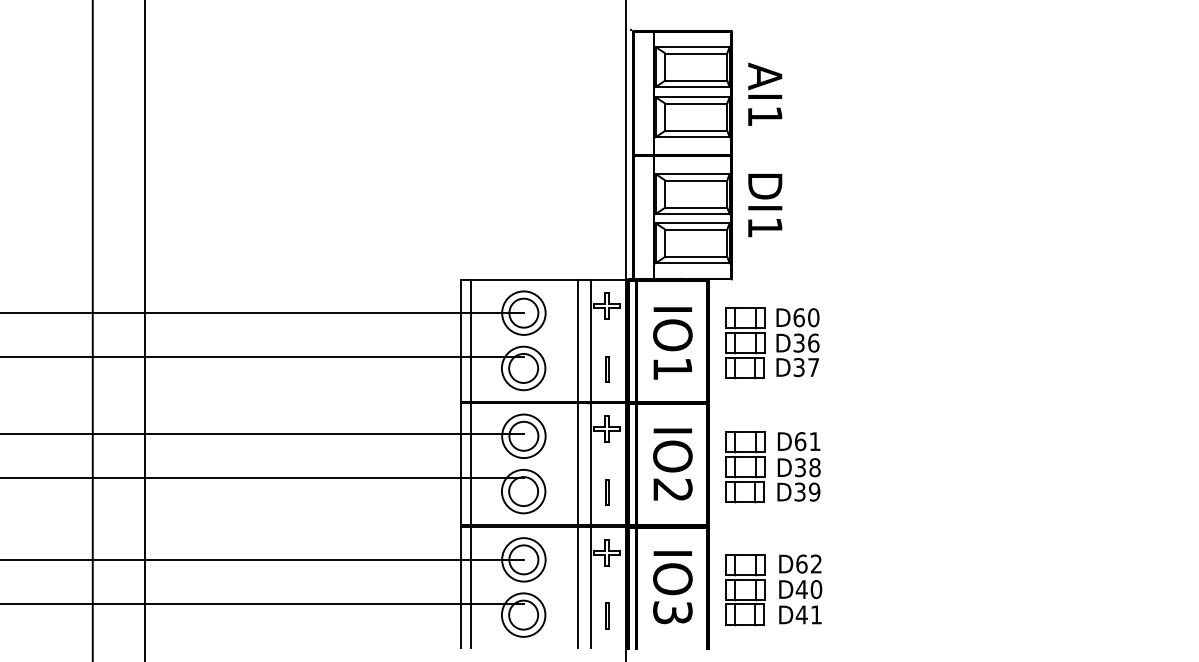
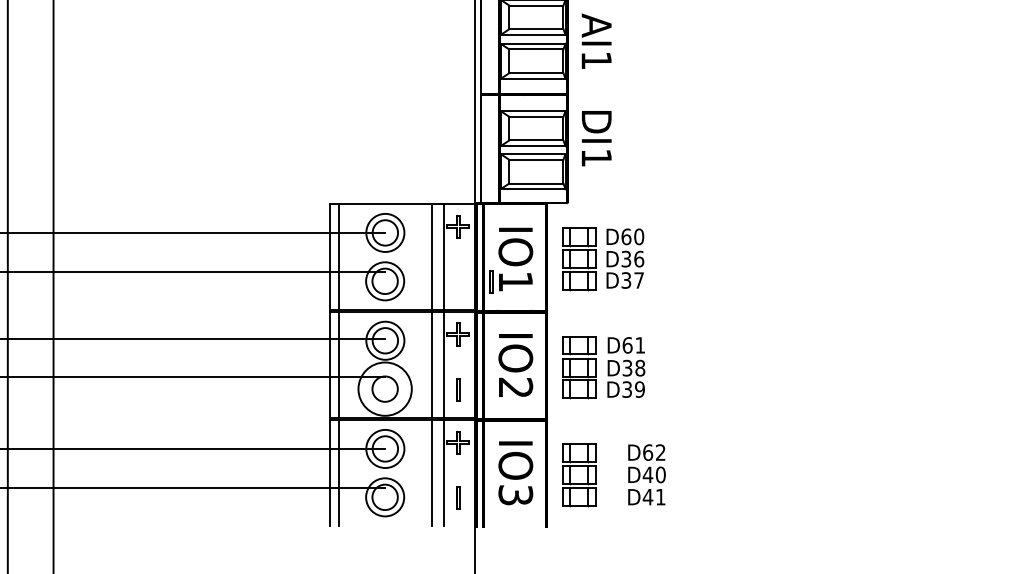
line: (606, 369) -> (490, 282), moved
circle: (523, 491) -> (385, 389), size x1.4
text: (800, 589) -> (646, 474), moved

